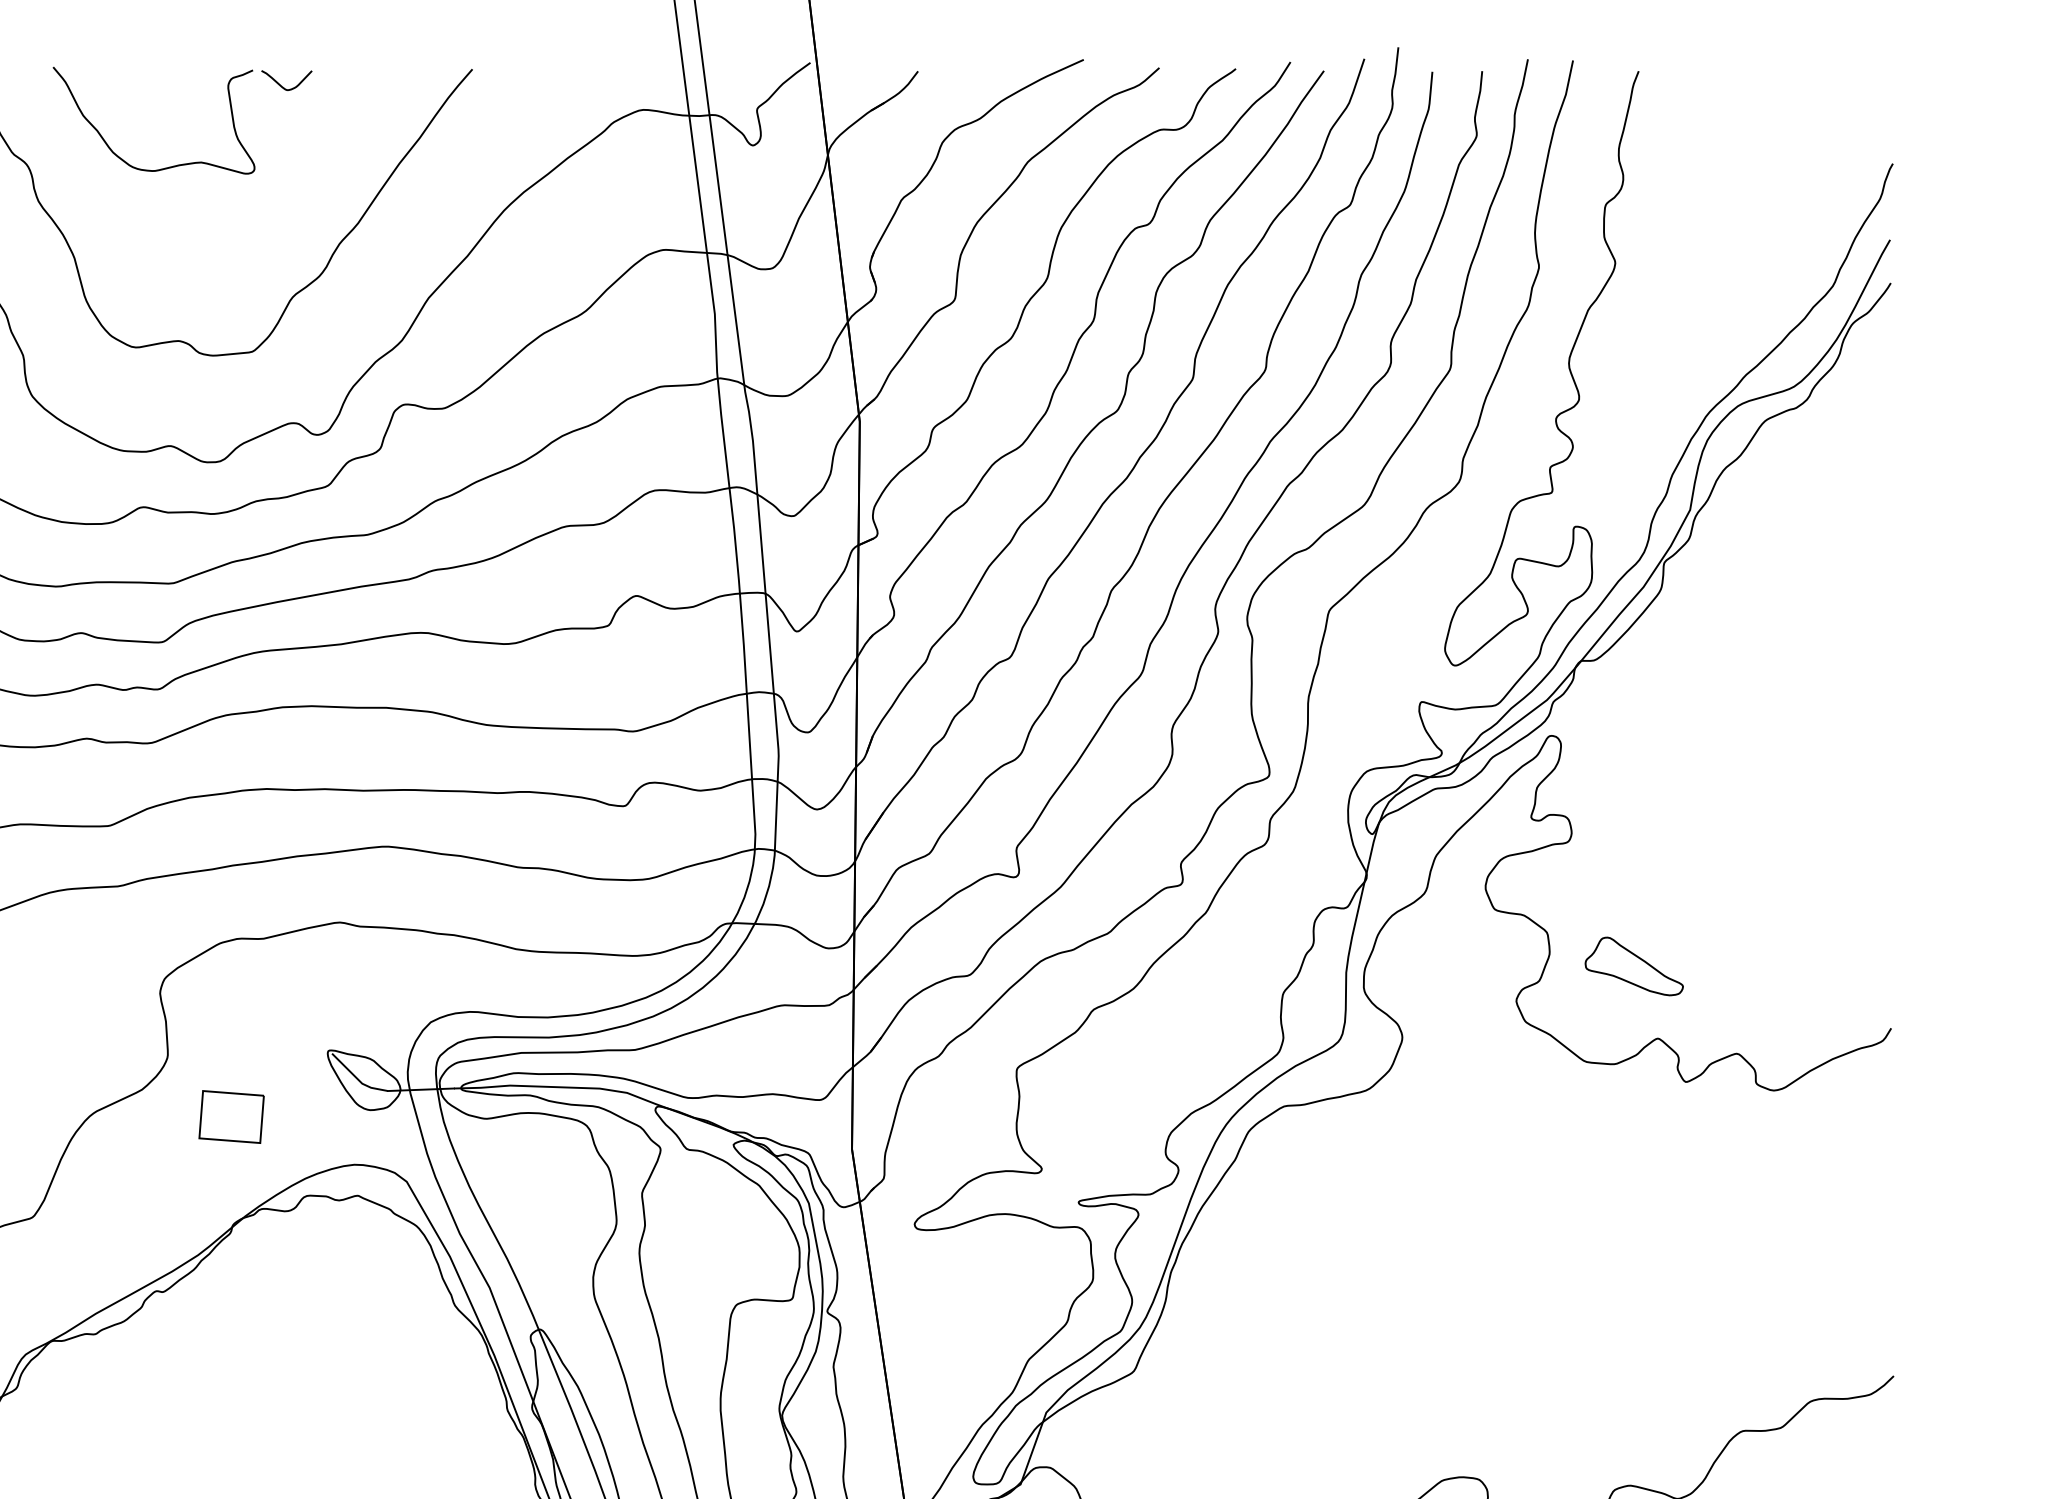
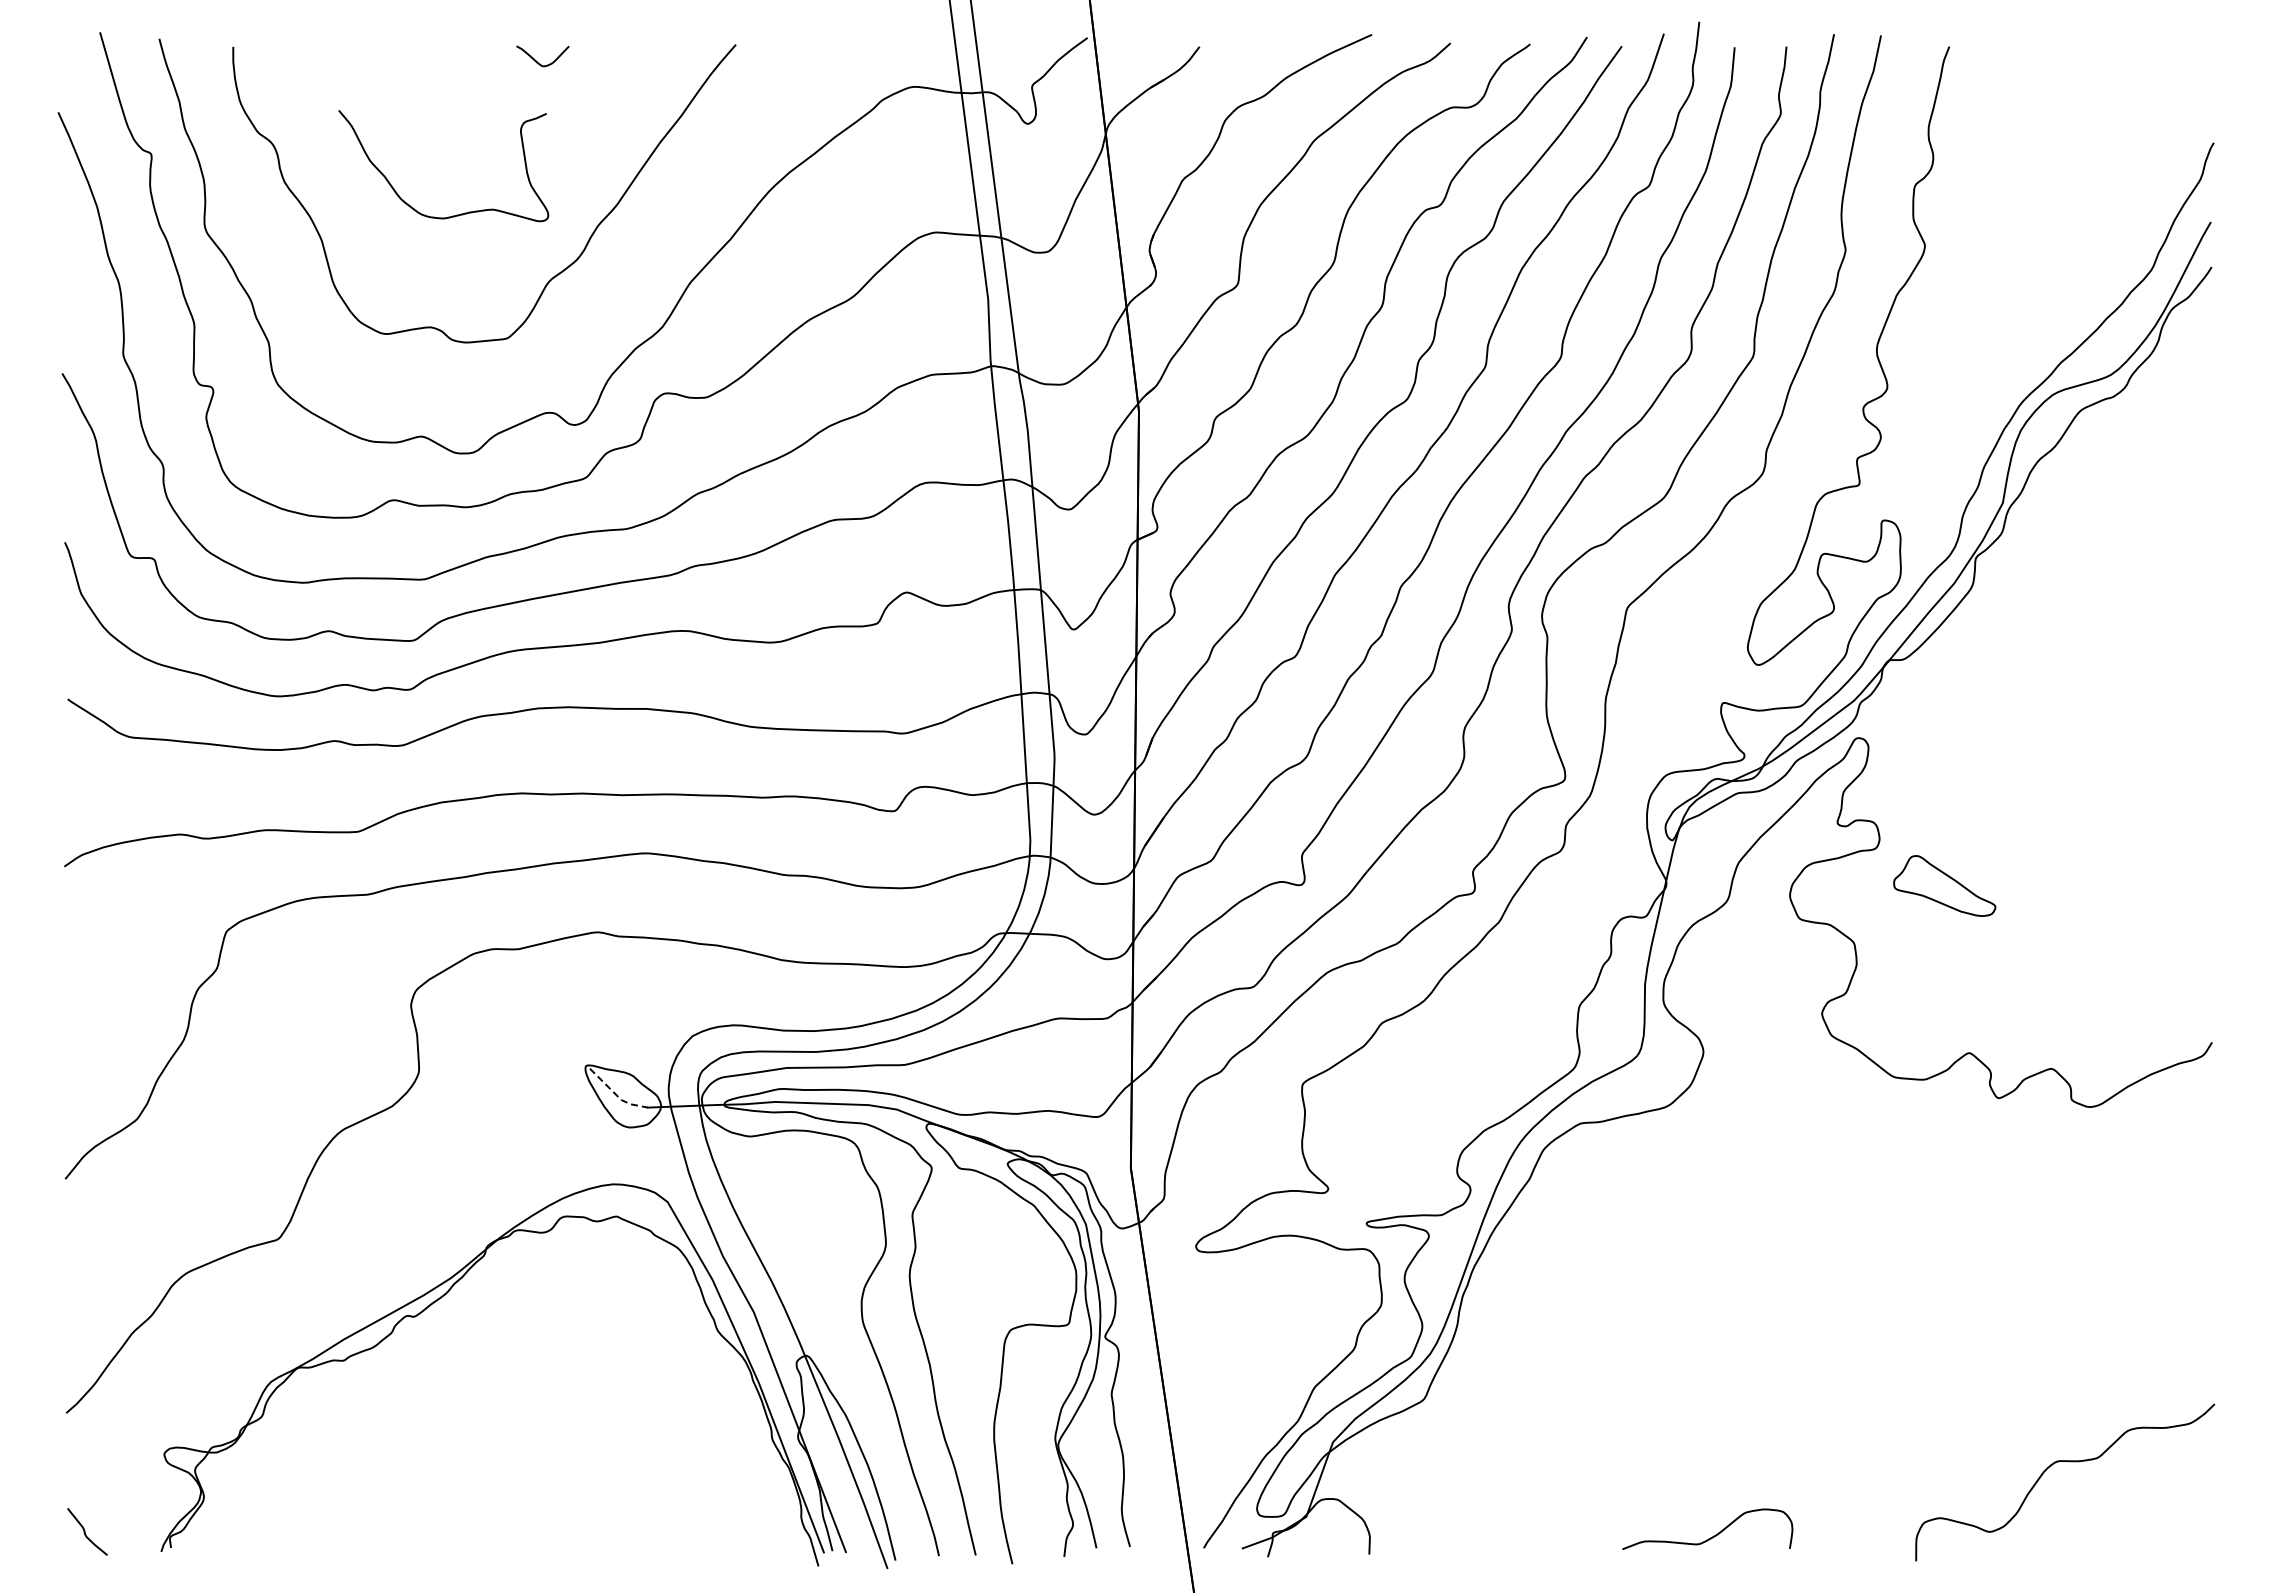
curve: (166, 167) -> (456, 214), moved
part: (1634, 965) -> (1944, 885), moved
line: (357, 1079) -> (616, 1095), solid -> dashed
part: (231, 1116) -> (485, 1134), removed

